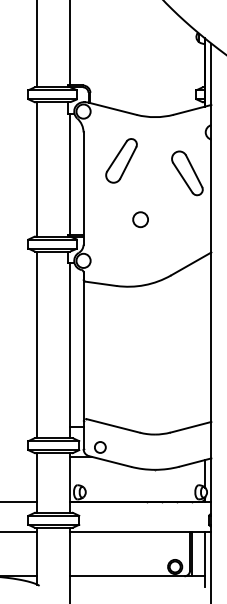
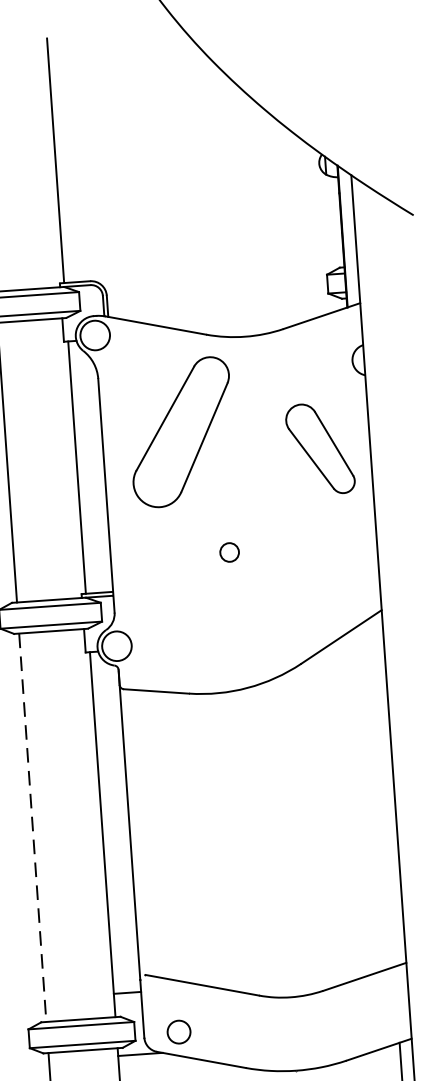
part: (121, 160) -> (181, 431), size x1.6
circle: (140, 219) -> (229, 551), size x0.6
line: (37, 345) -> (33, 829), solid -> dashed

